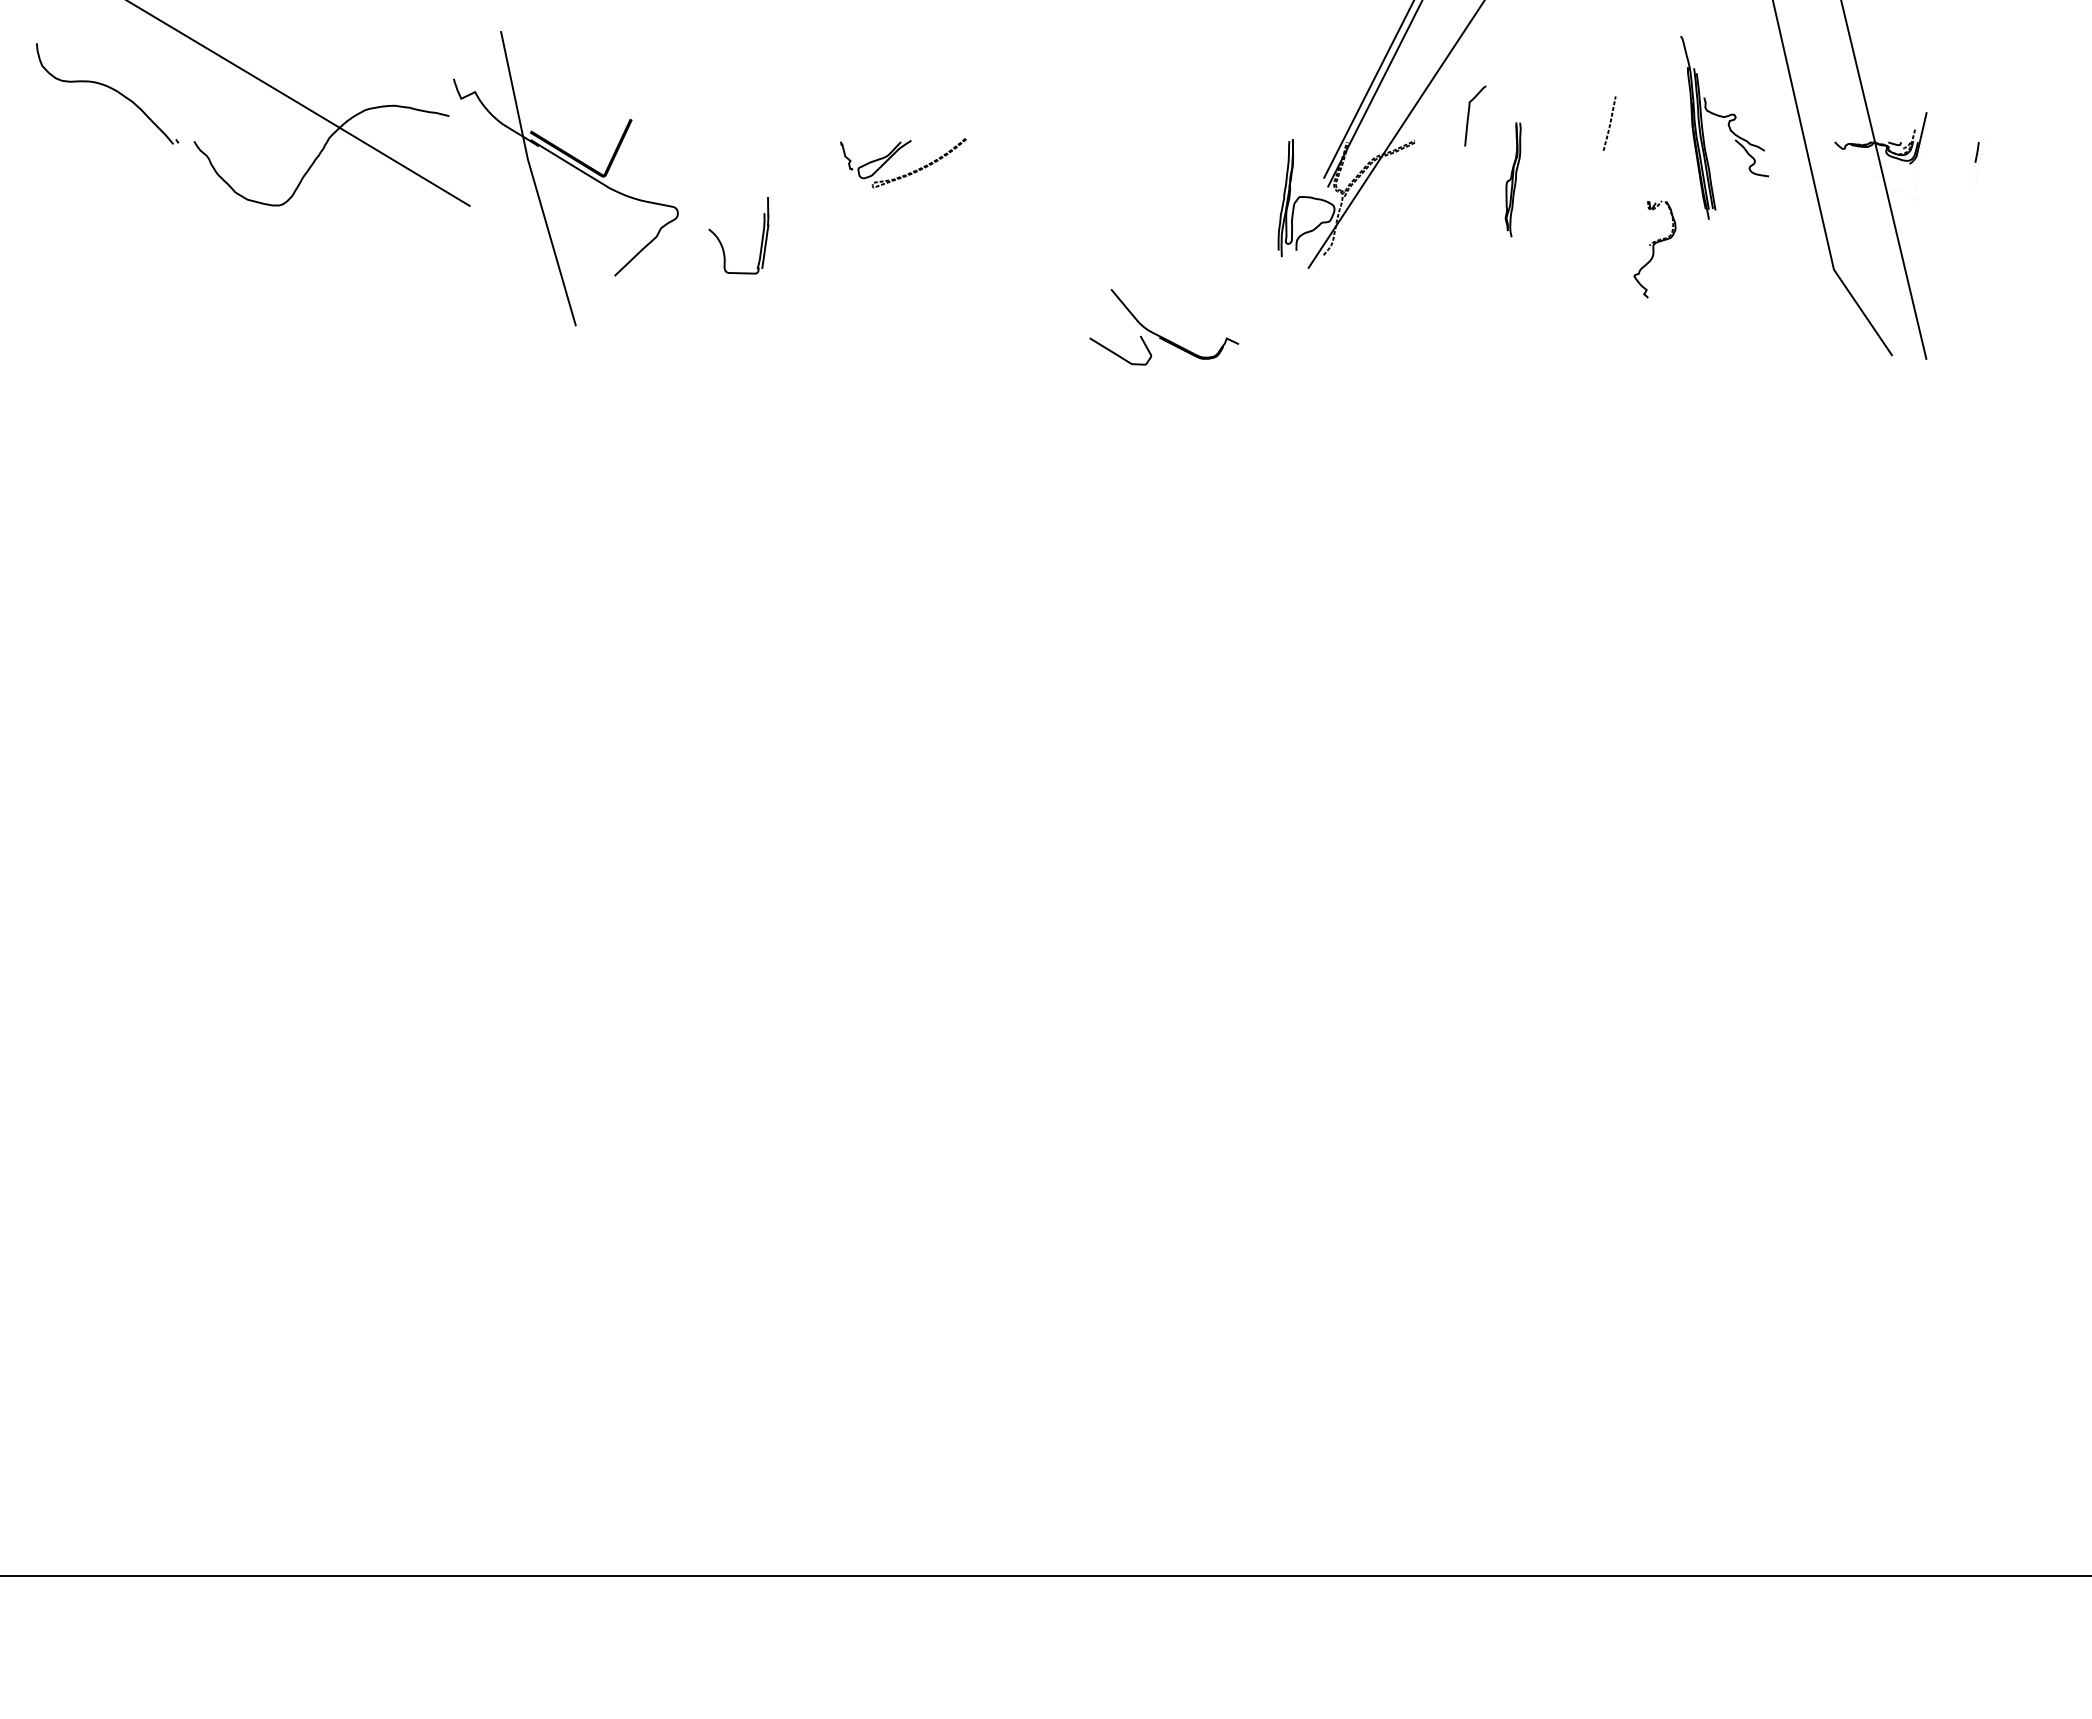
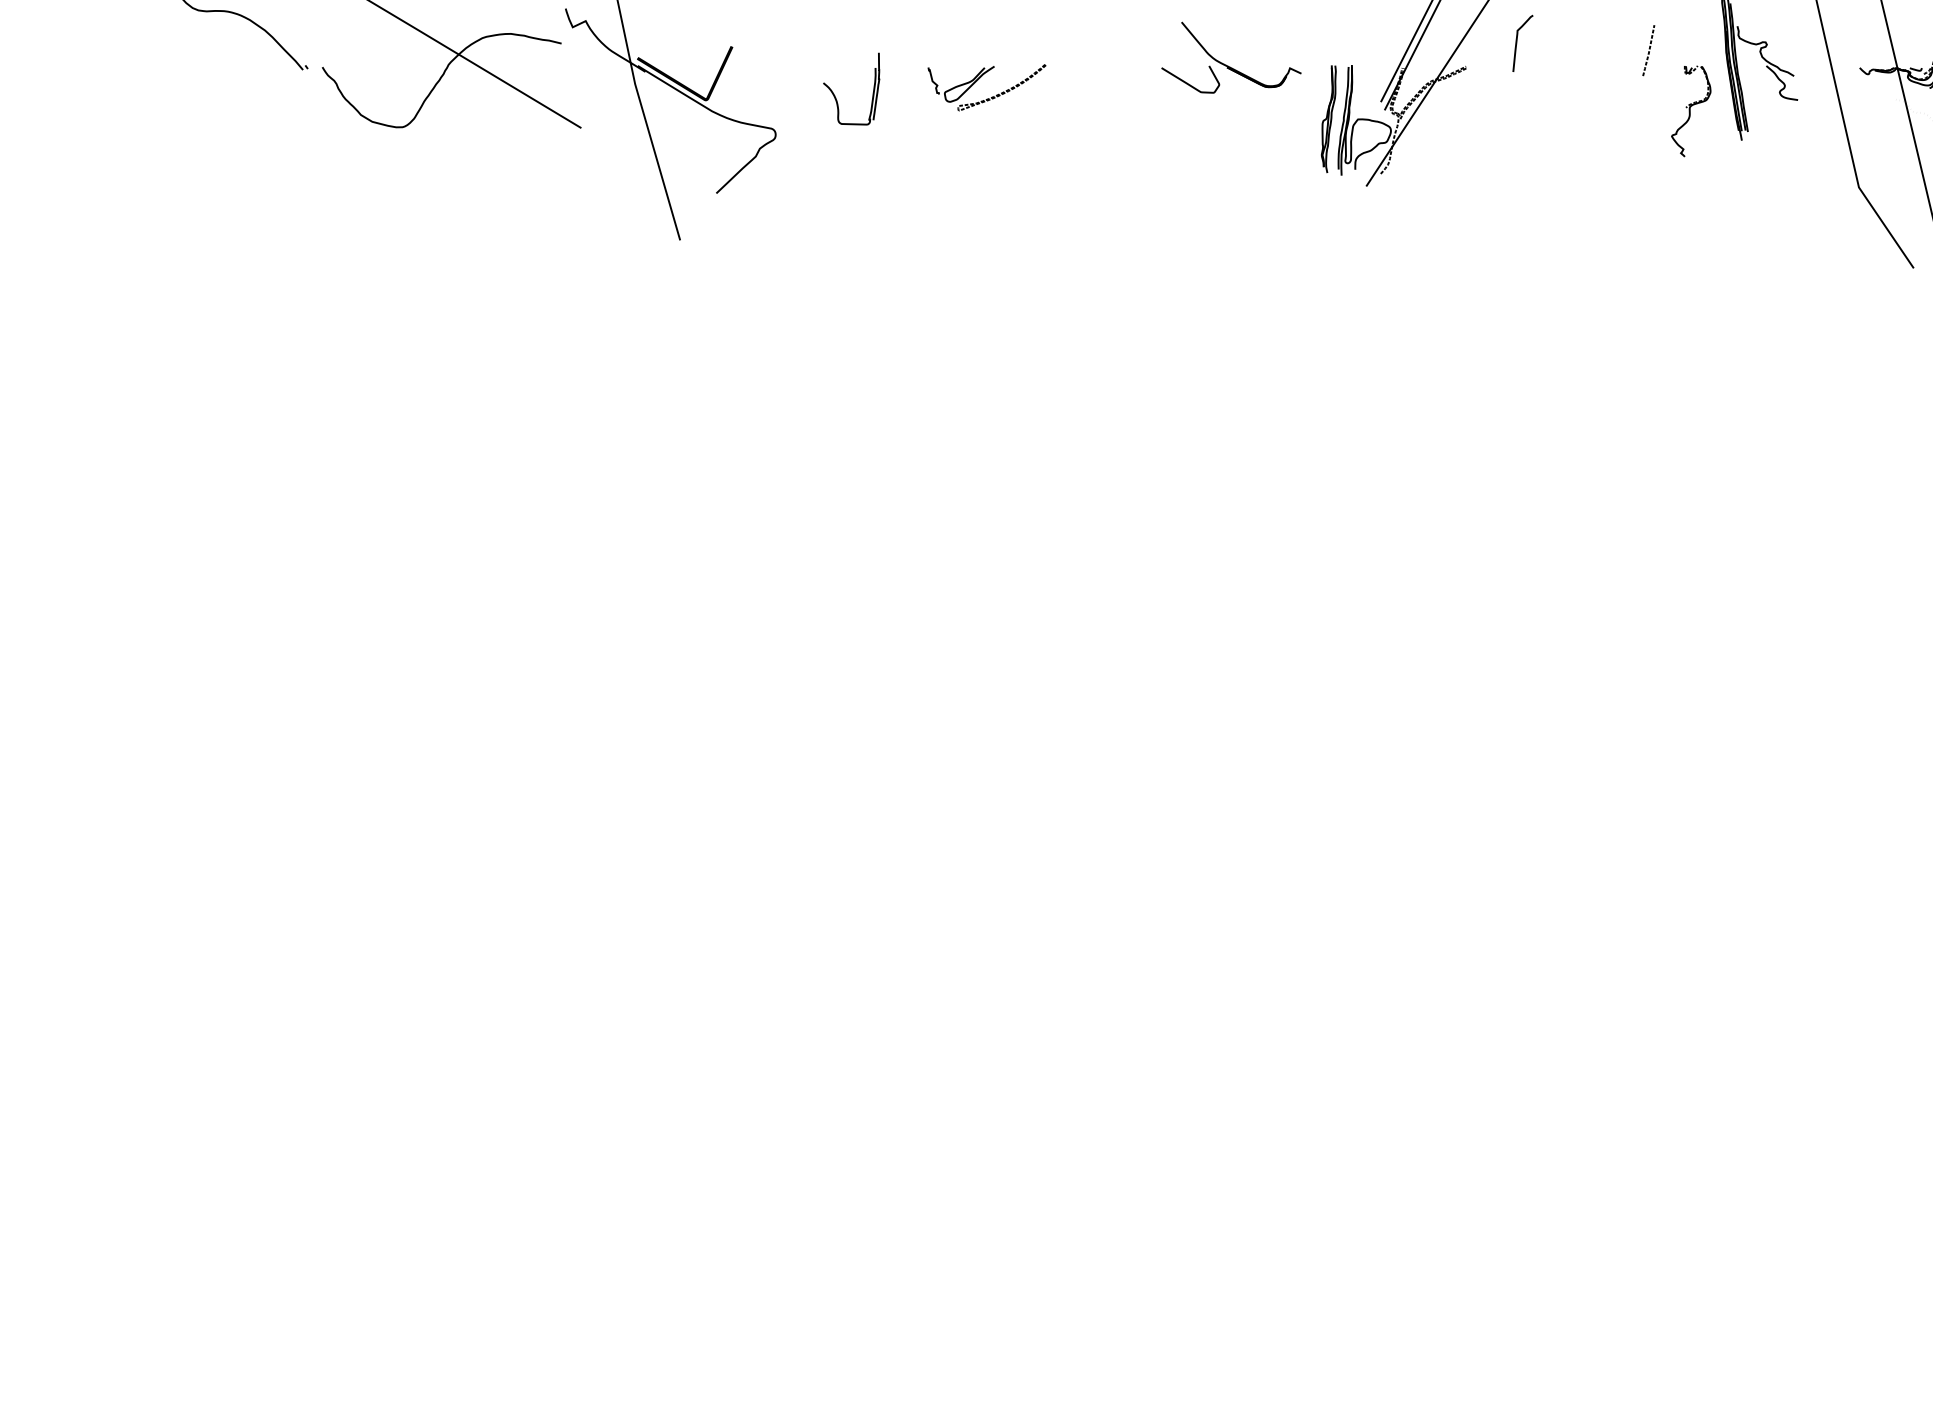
part: (1512, 179) -> (1328, 118), moved
part: (722, 244) -> (836, 97), moved
part: (1654, 249) -> (1690, 111), moved
part: (1160, 335) -> (1227, 65), moved

